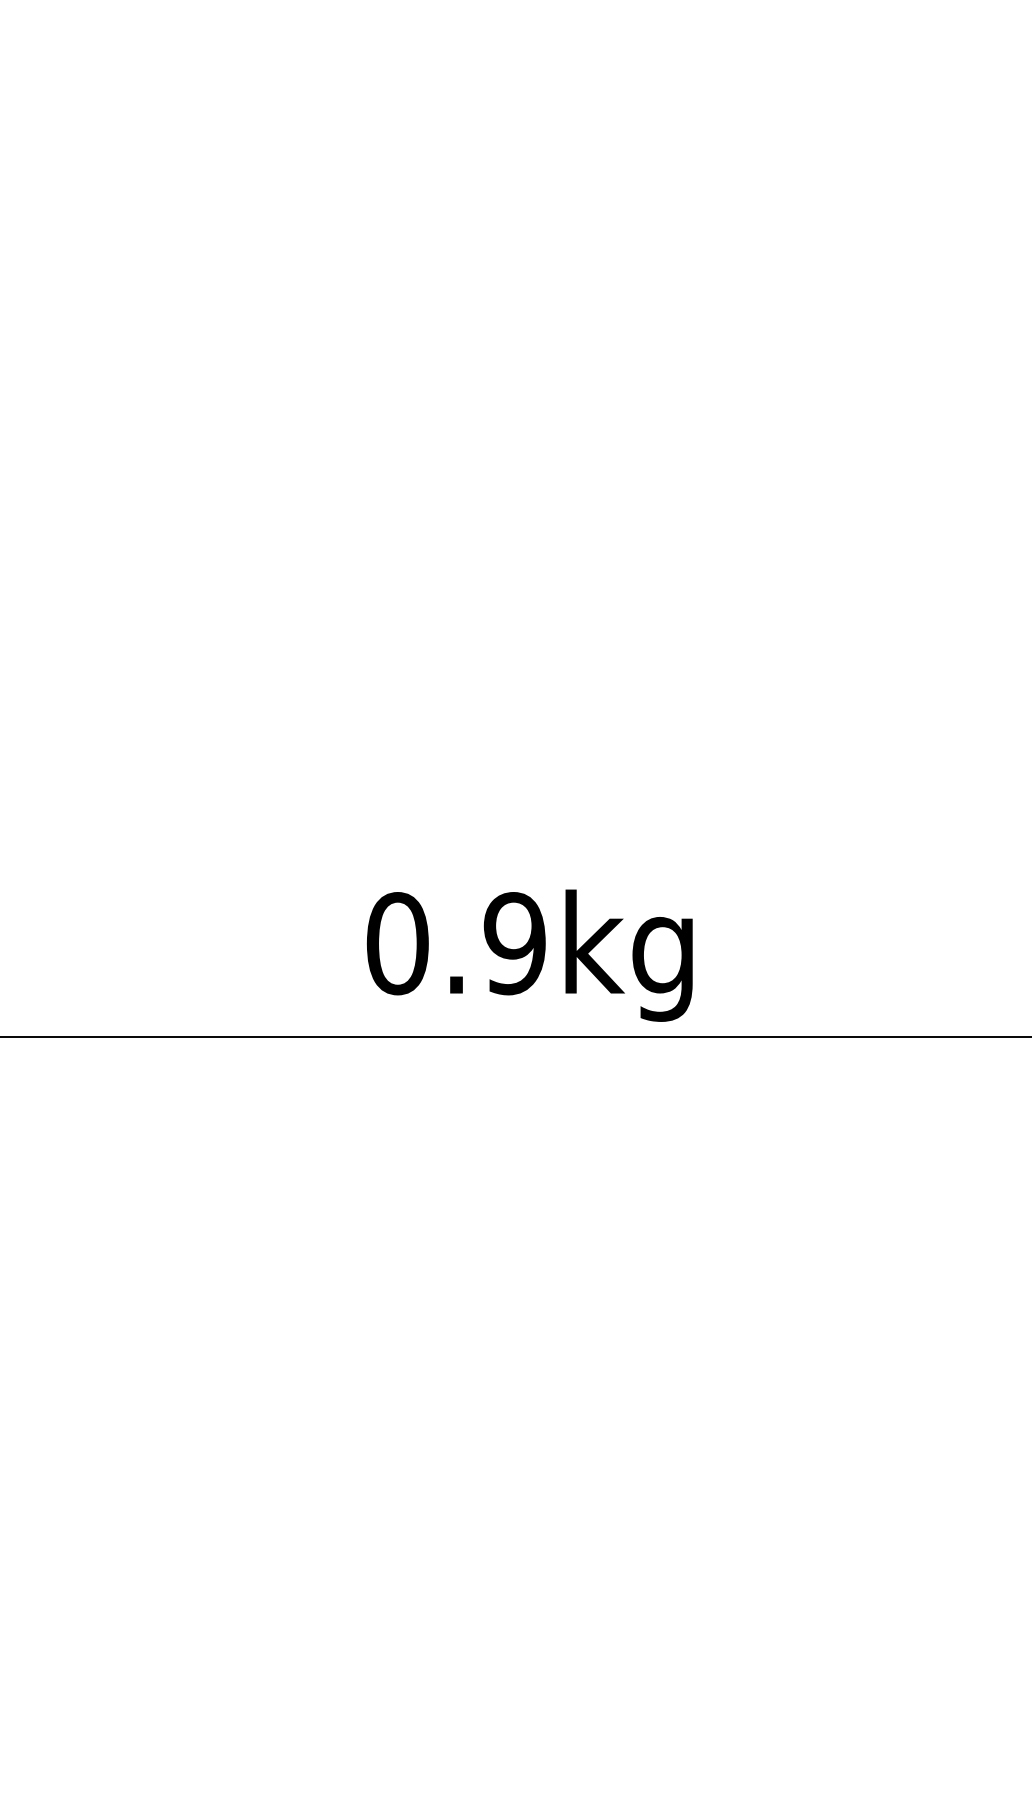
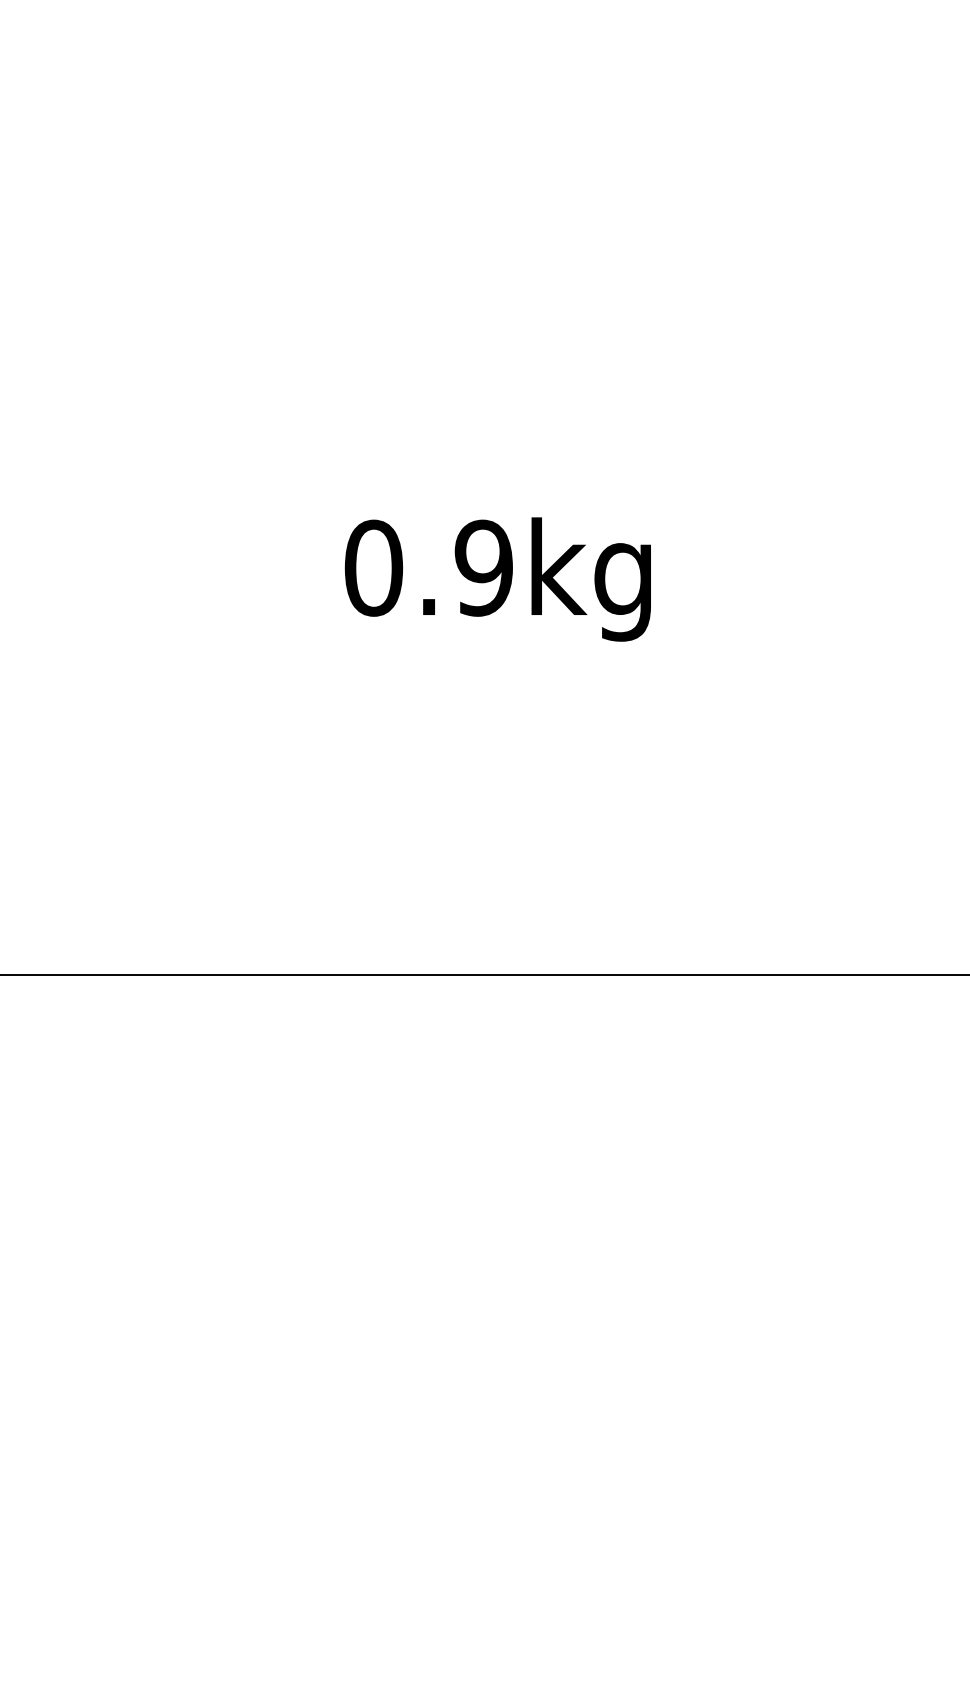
text: (529, 955) -> (497, 579), moved

